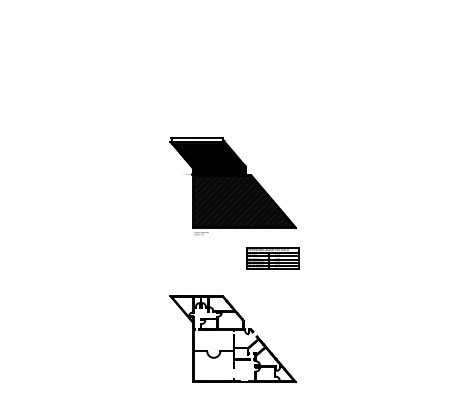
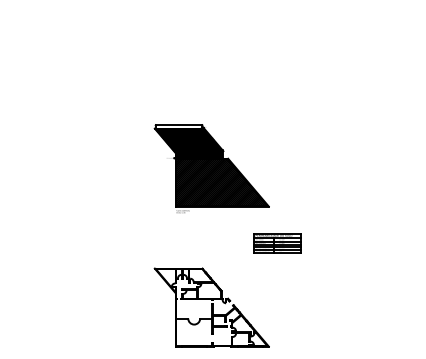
part: (272, 258) -> (277, 243), moved

